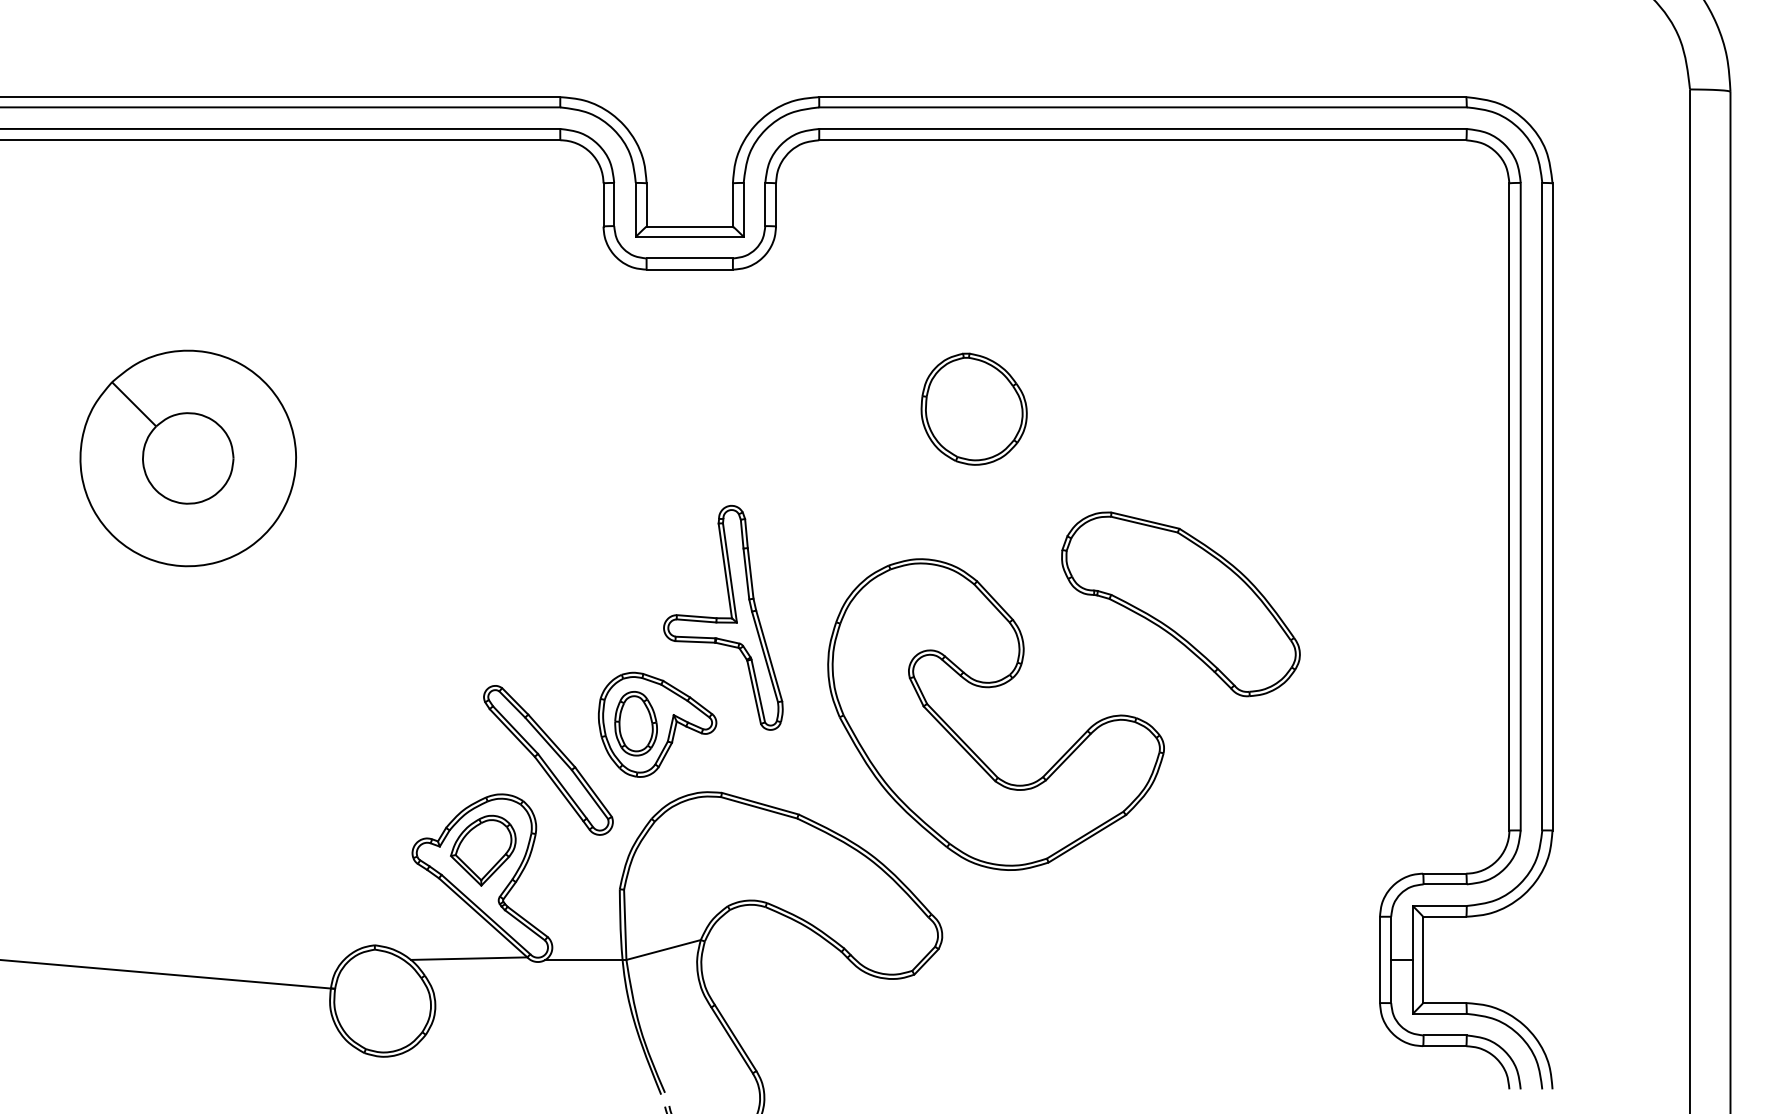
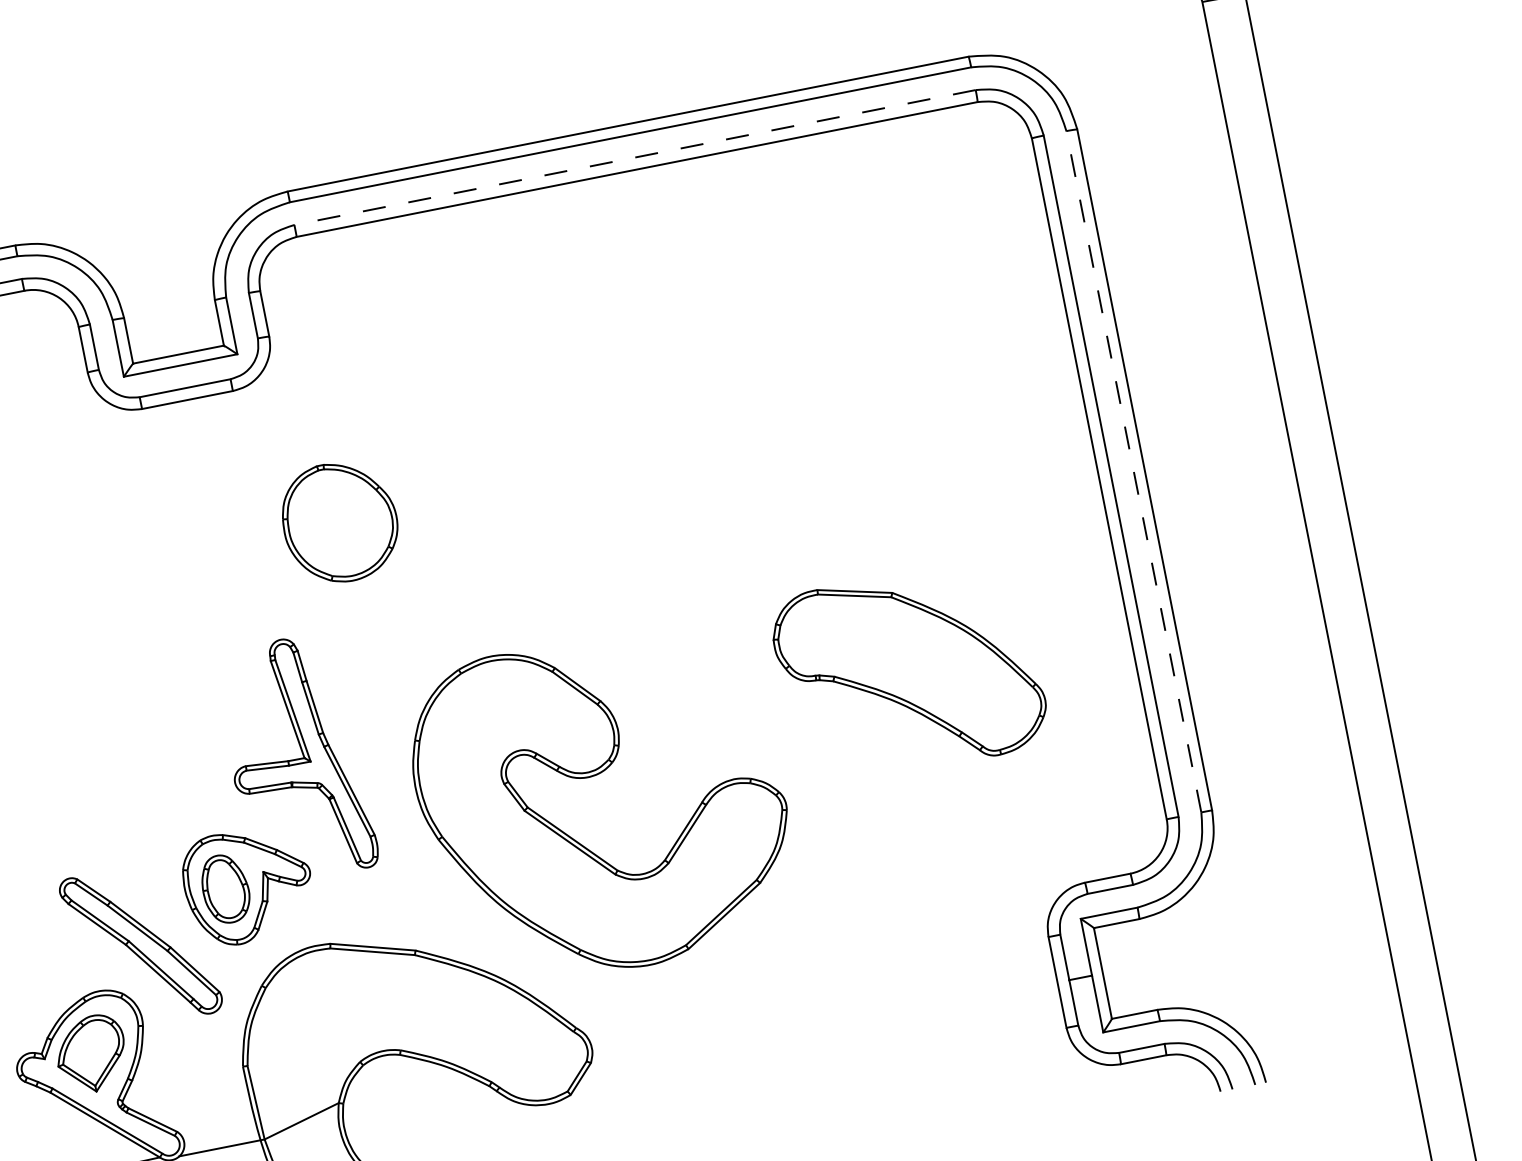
line: (1143, 128) -> (635, 156), solid -> dashed
part: (973, 408) -> (339, 521), moved
line: (1542, 506) -> (1134, 471), solid -> dashed
part: (1180, 604) -> (909, 672), moved

